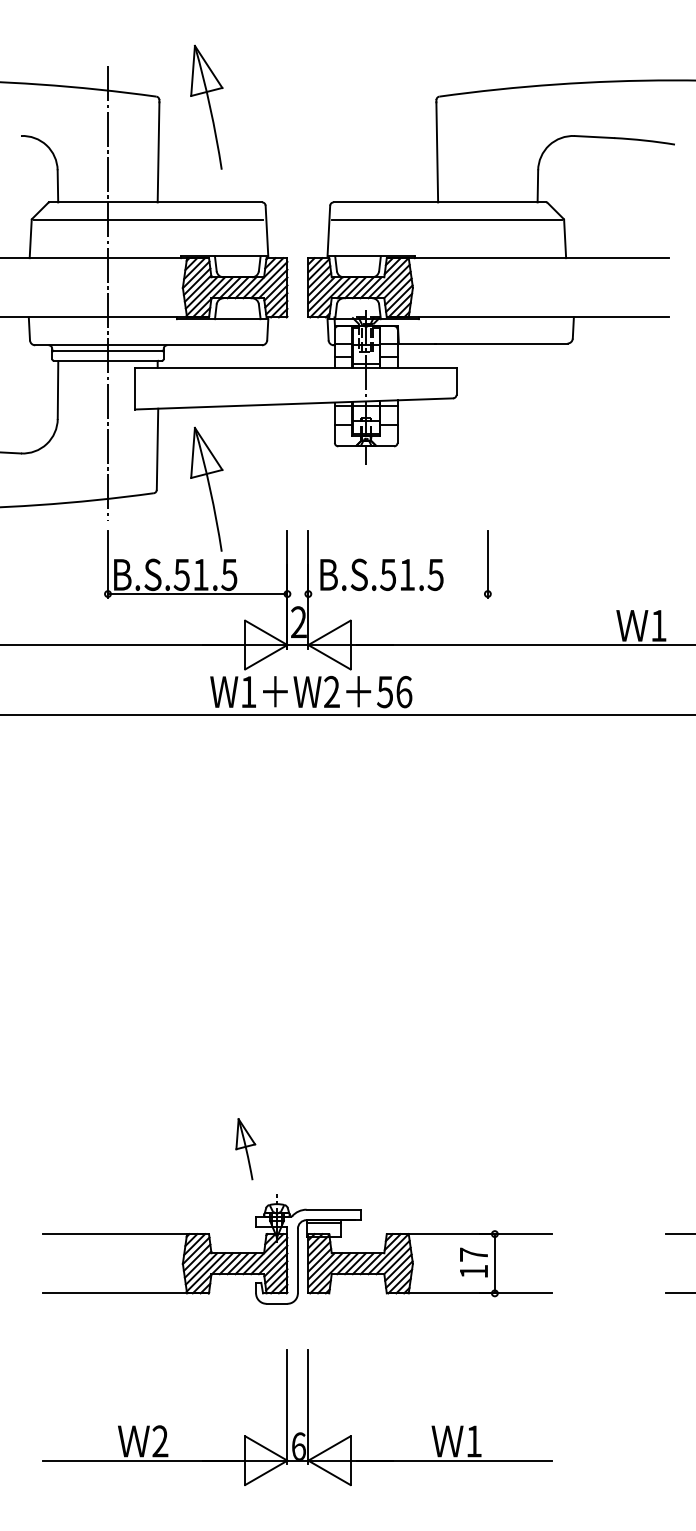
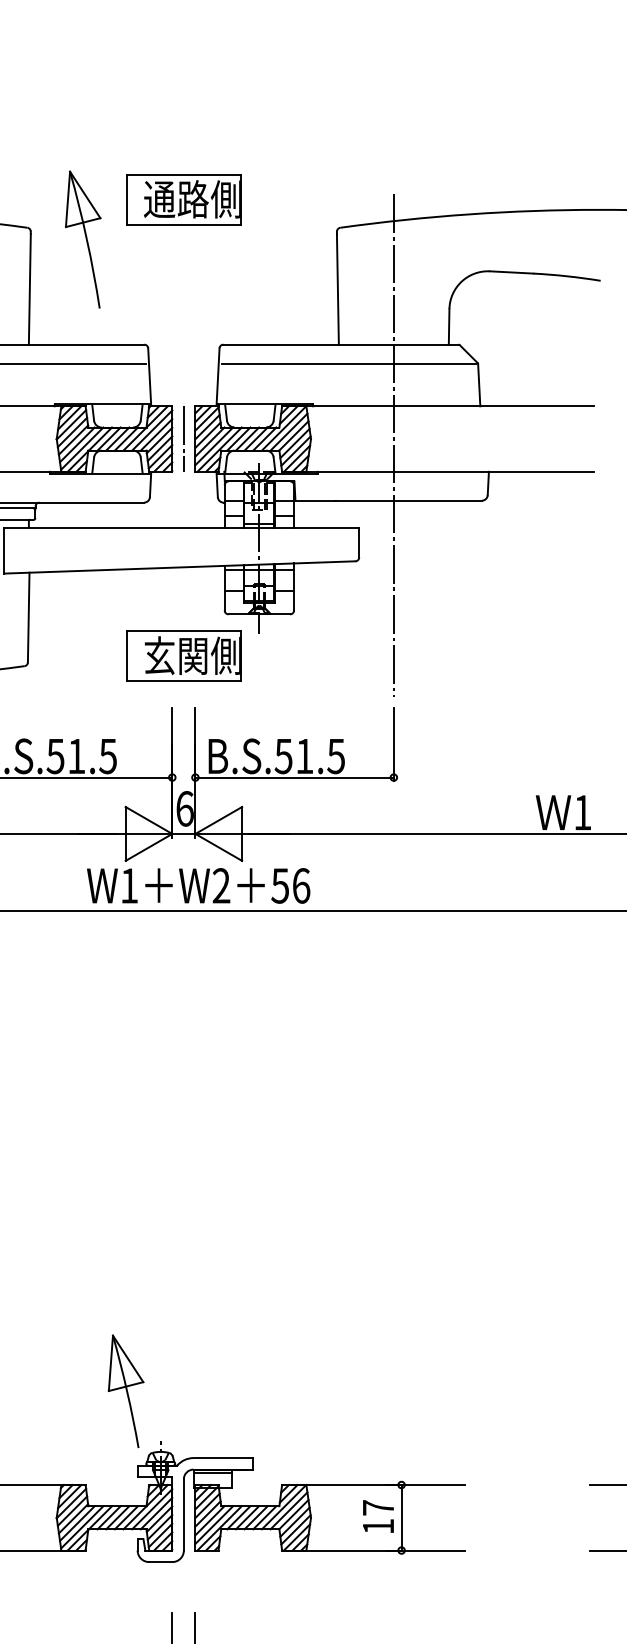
part: (297, 71) -> (183, 200), added
line: (297, 287) -> (183, 438), added
line: (487, 293) -> (393, 445), added
part: (297, 484) -> (183, 656), added
part: (206, 488) -> (82, 660), removed
line: (397, 594) -> (293, 778), added
text: (298, 622) -> (184, 809), 2 -> 6
part: (245, 1149) -> (125, 1391), size x1.67

